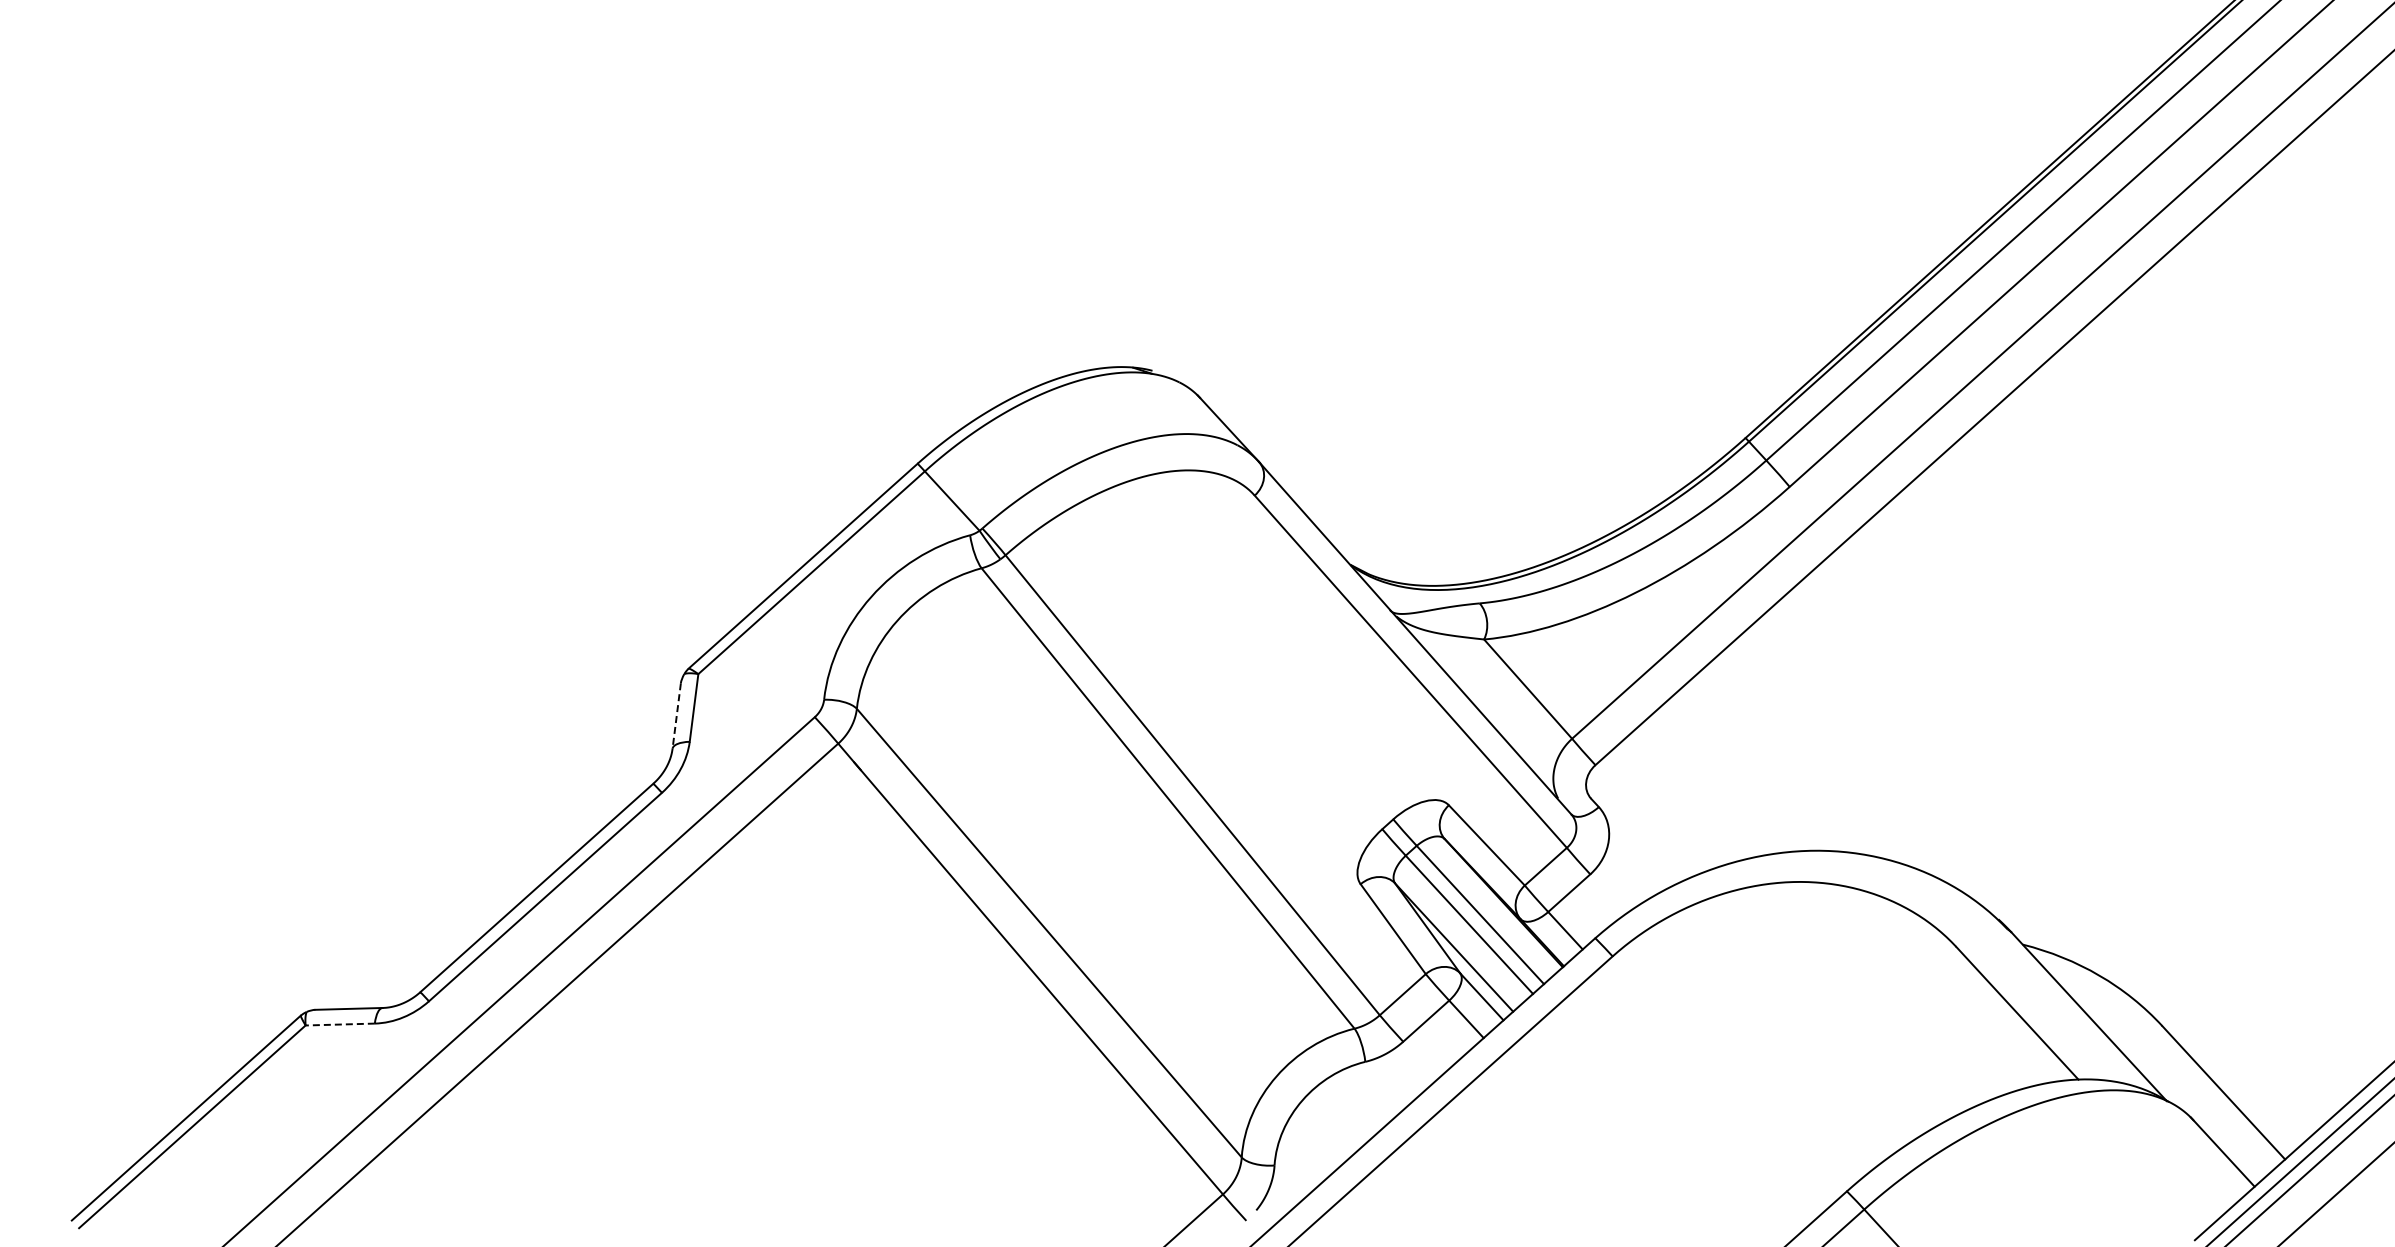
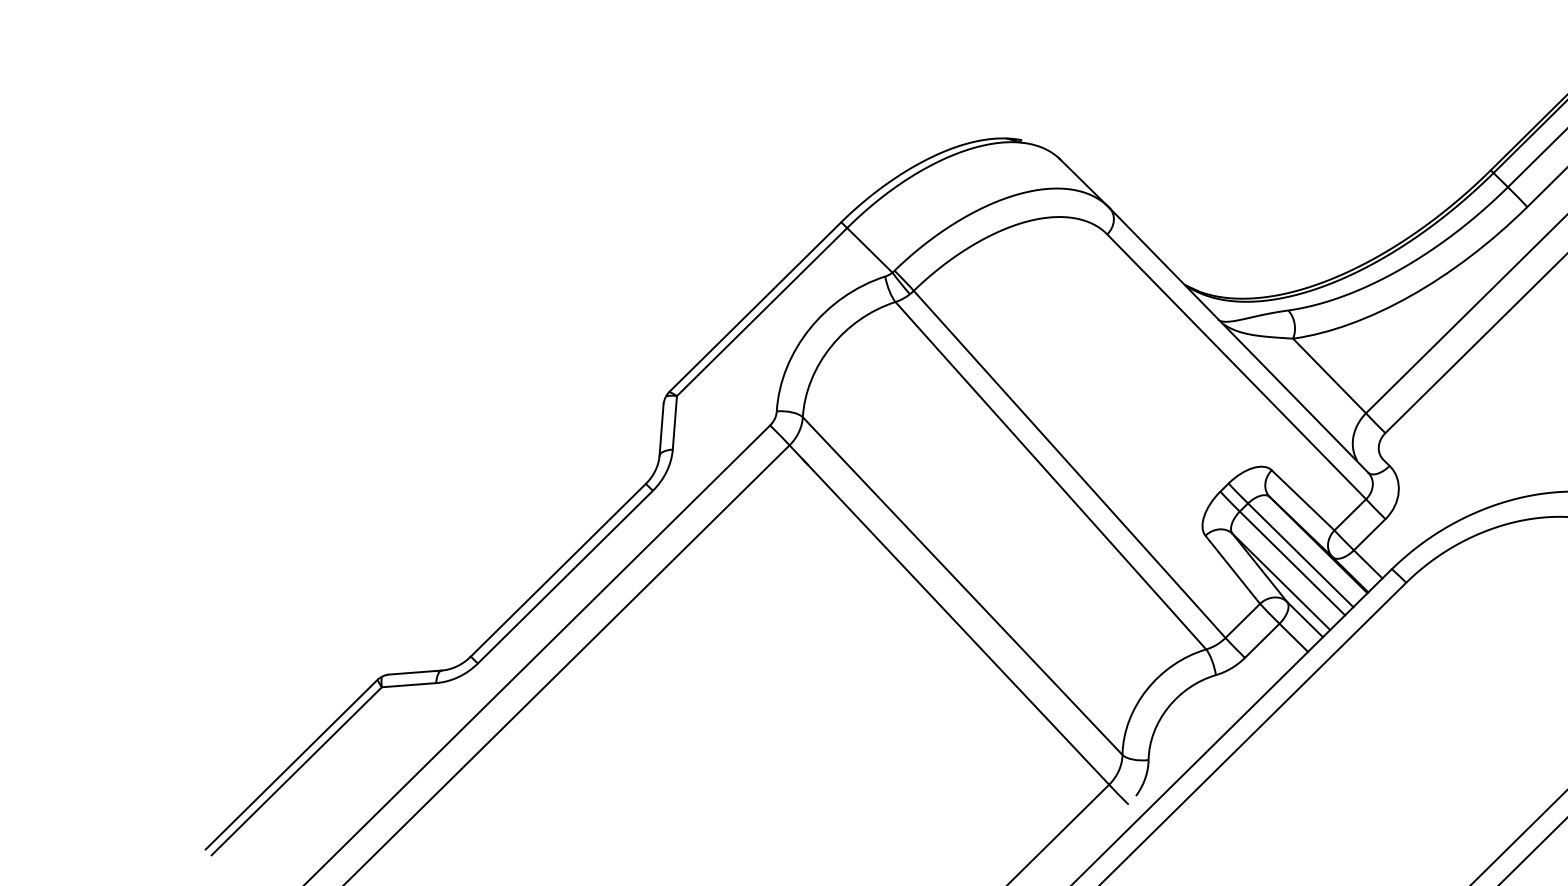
line: (676, 716) -> (661, 430), dashed -> solid
line: (340, 1024) -> (409, 685), dashed -> solid

